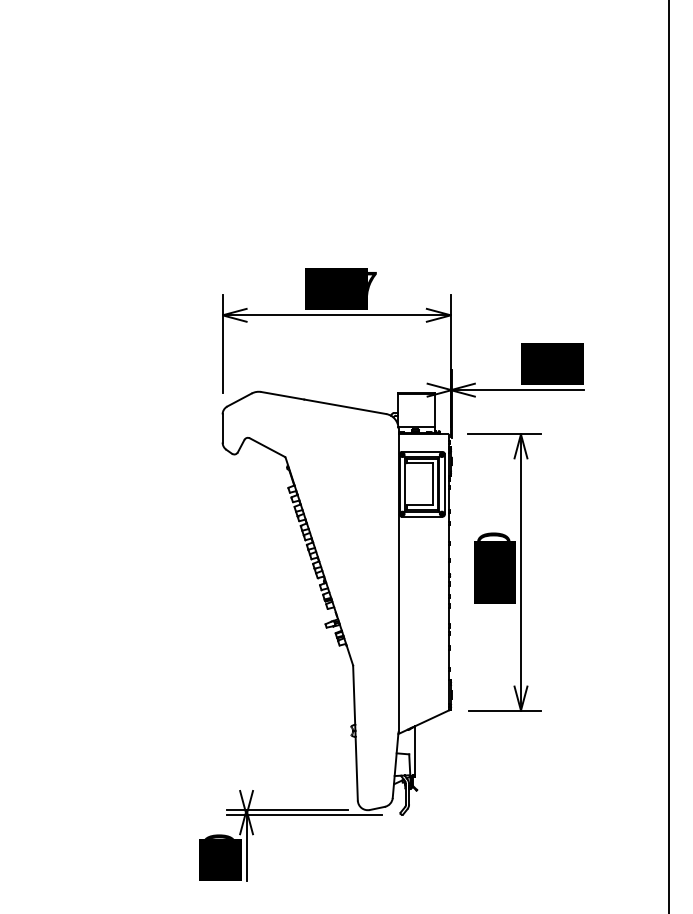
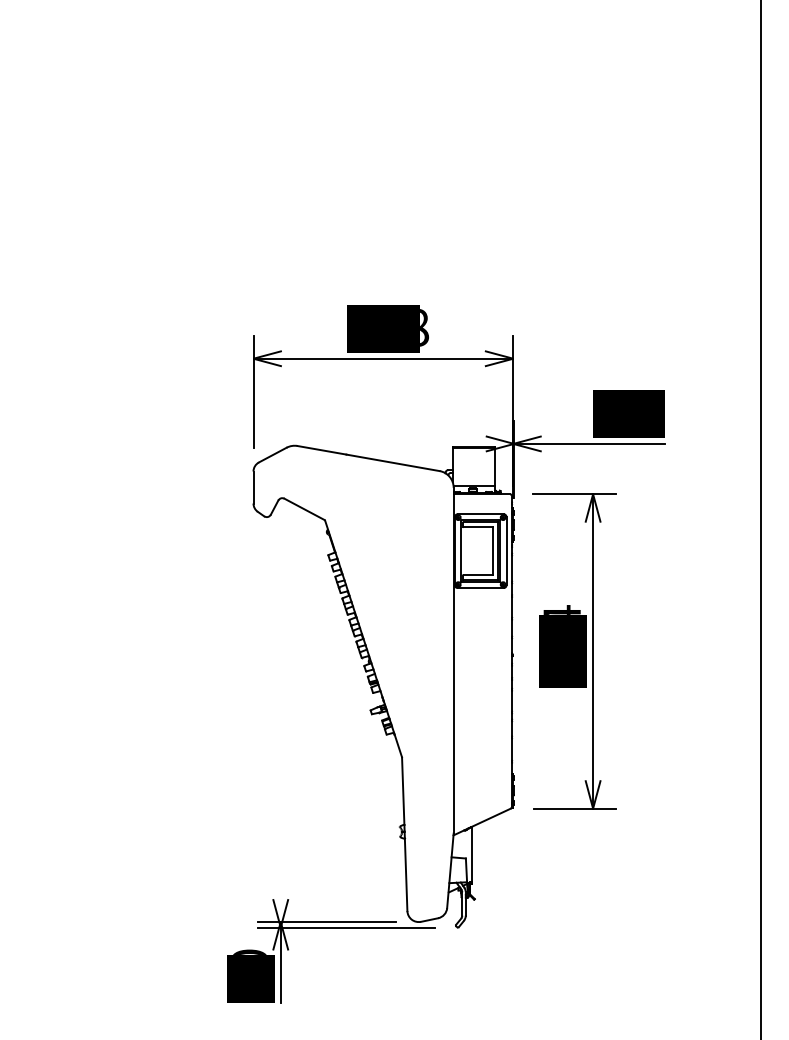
text: (372, 287) -> (424, 327), 617 -> 458
text: (493, 535) -> (561, 609), 410 -> 554

